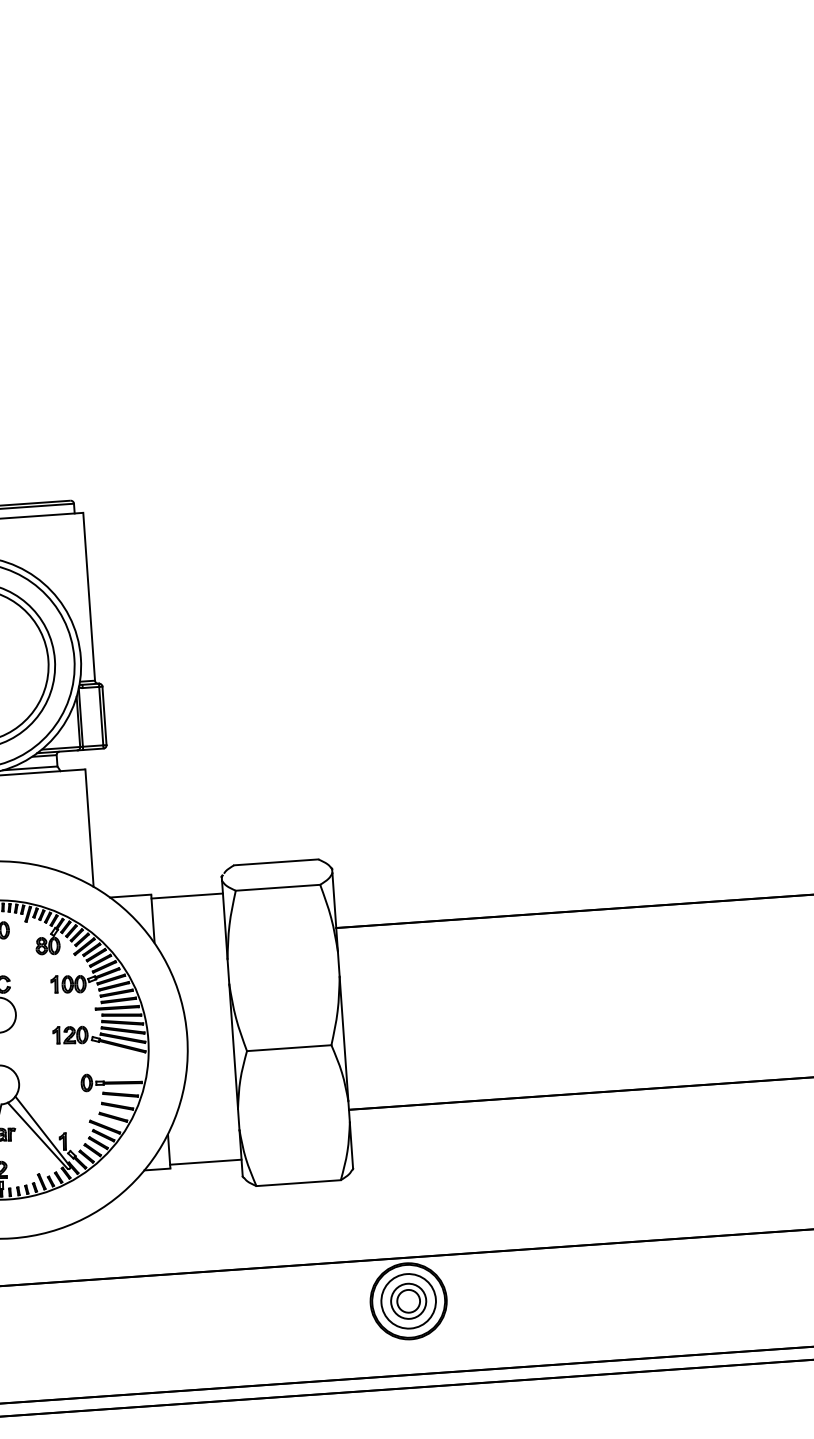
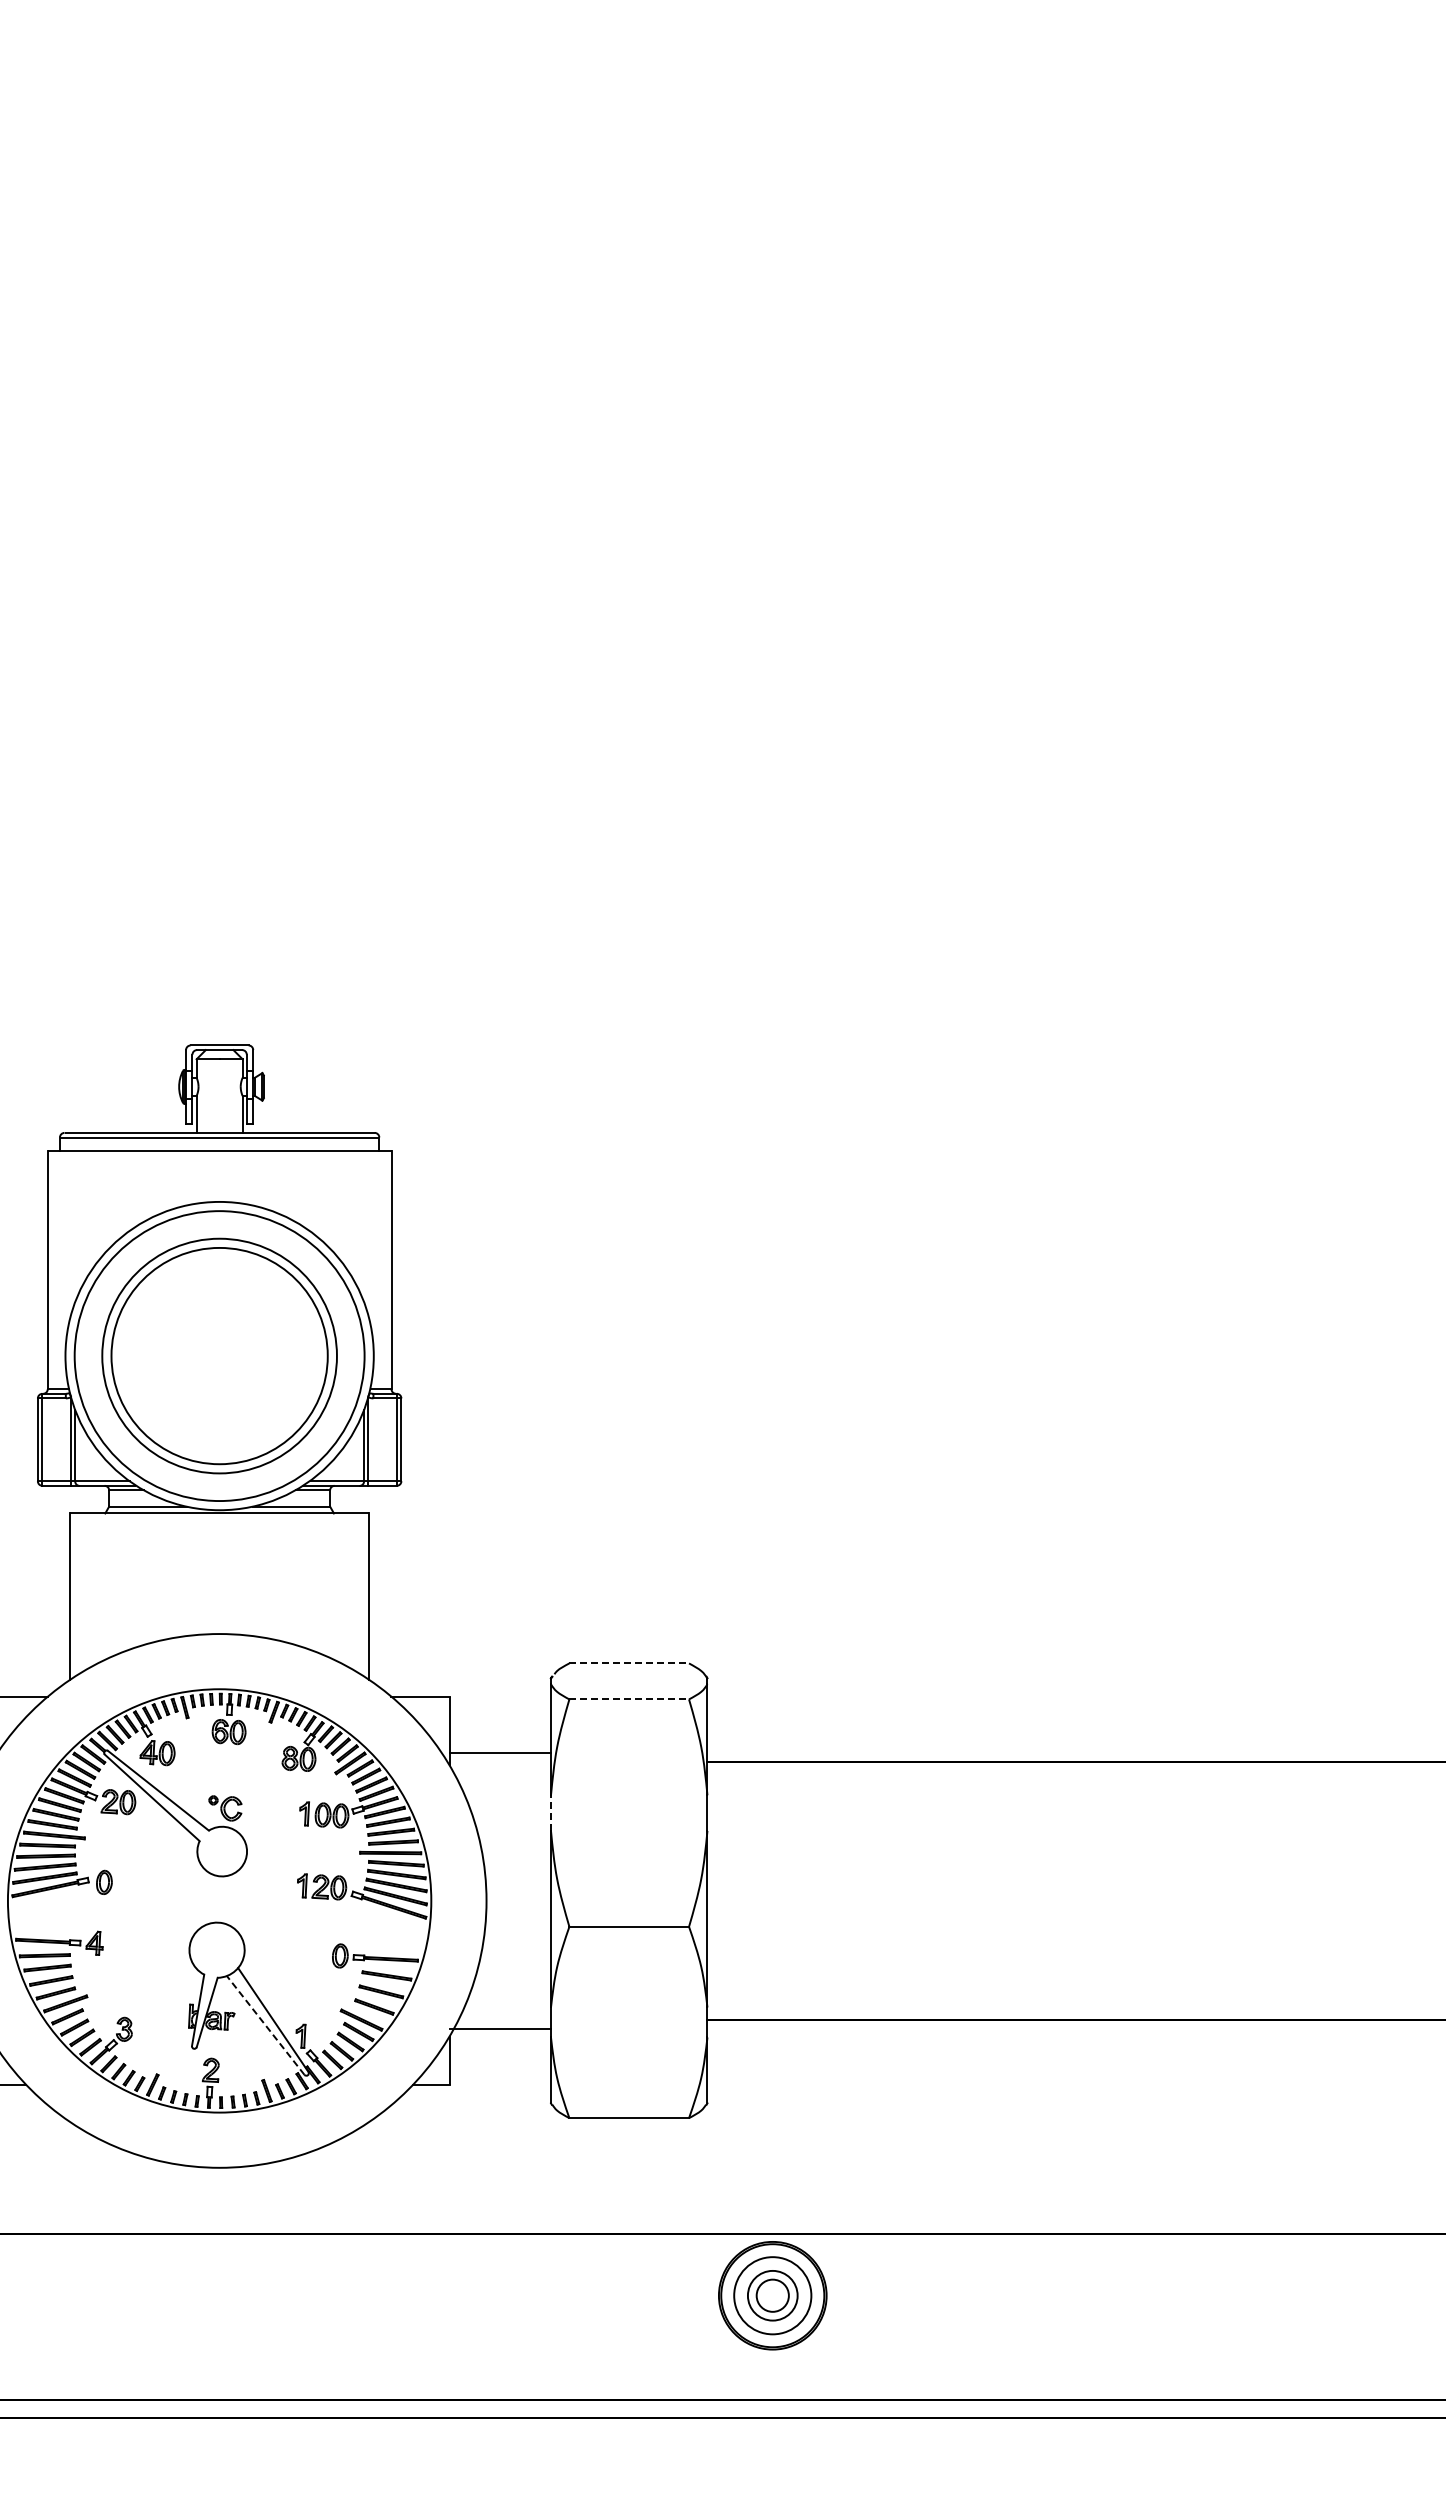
line: (276, 862) -> (629, 1663), solid -> dashed
line: (278, 887) -> (629, 1699), solid -> dashed
line: (186, 896) -> (499, 1753), moved
line: (228, 972) -> (550, 1813), solid -> dashed
line: (37, 1135) -> (265, 2025), solid -> dashed
line: (205, 1162) -> (499, 2029), moved

